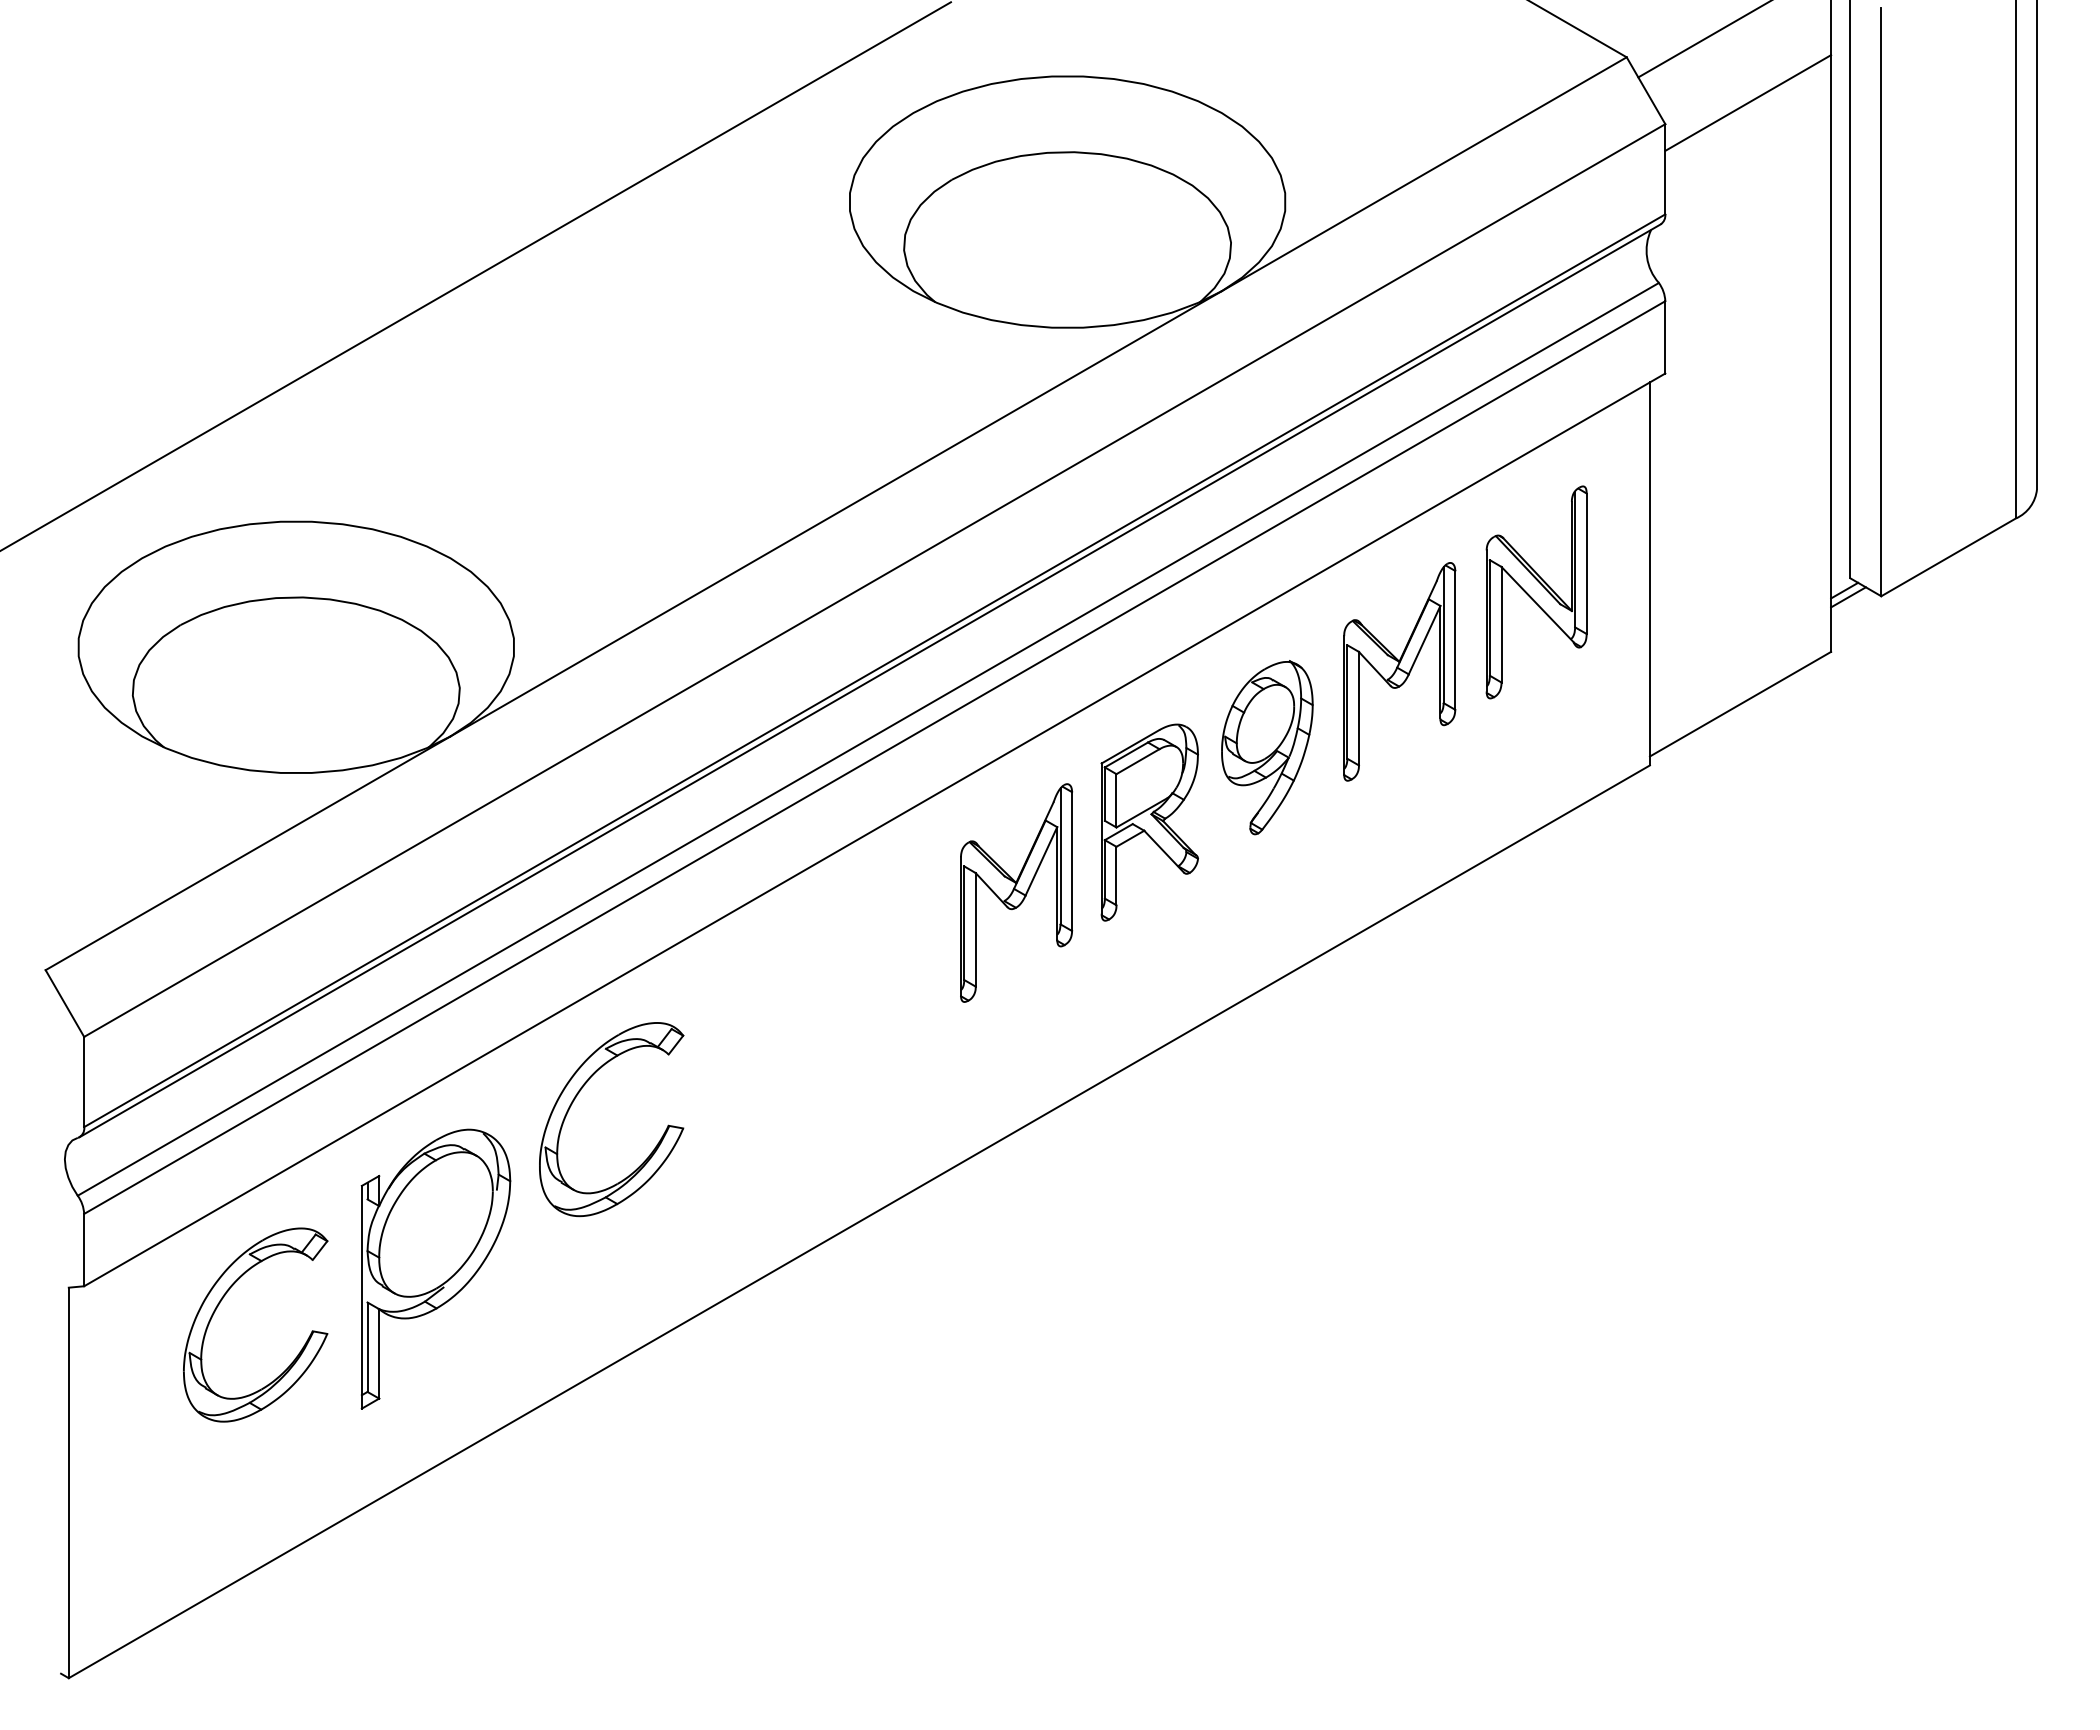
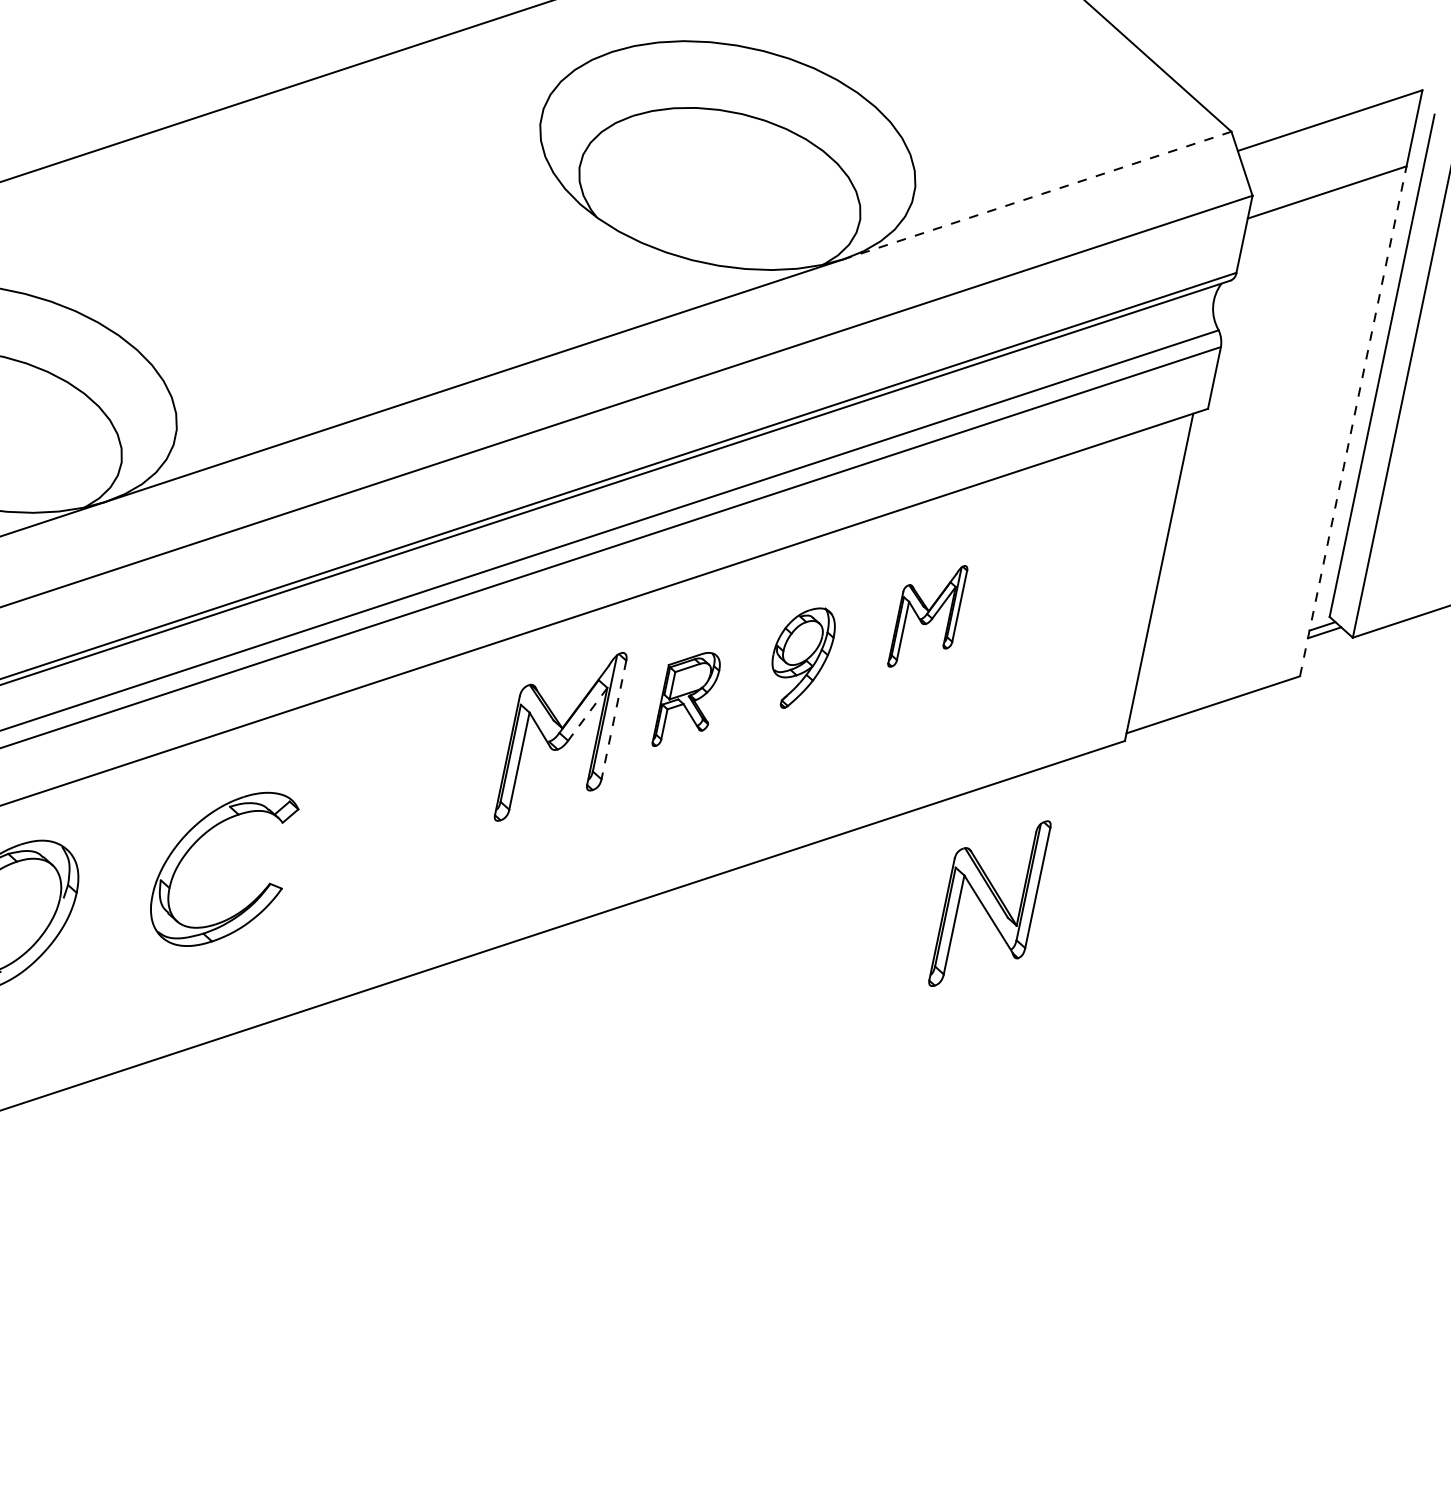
line: (1424, 174) -> (1037, 195), solid -> dashed
line: (1831, 353) -> (1353, 421), solid -> dashed
part: (1536, 592) -> (989, 903), moved
part: (1399, 671) -> (927, 616), size x0.6
part: (1267, 747) -> (801, 657), size x0.7
part: (1149, 822) -> (687, 700), size x0.6
line: (1041, 861) -> (587, 714), solid -> dashed
line: (1072, 862) -> (614, 720), solid -> dashed
part: (575, 1099) -> (194, 844), moved

